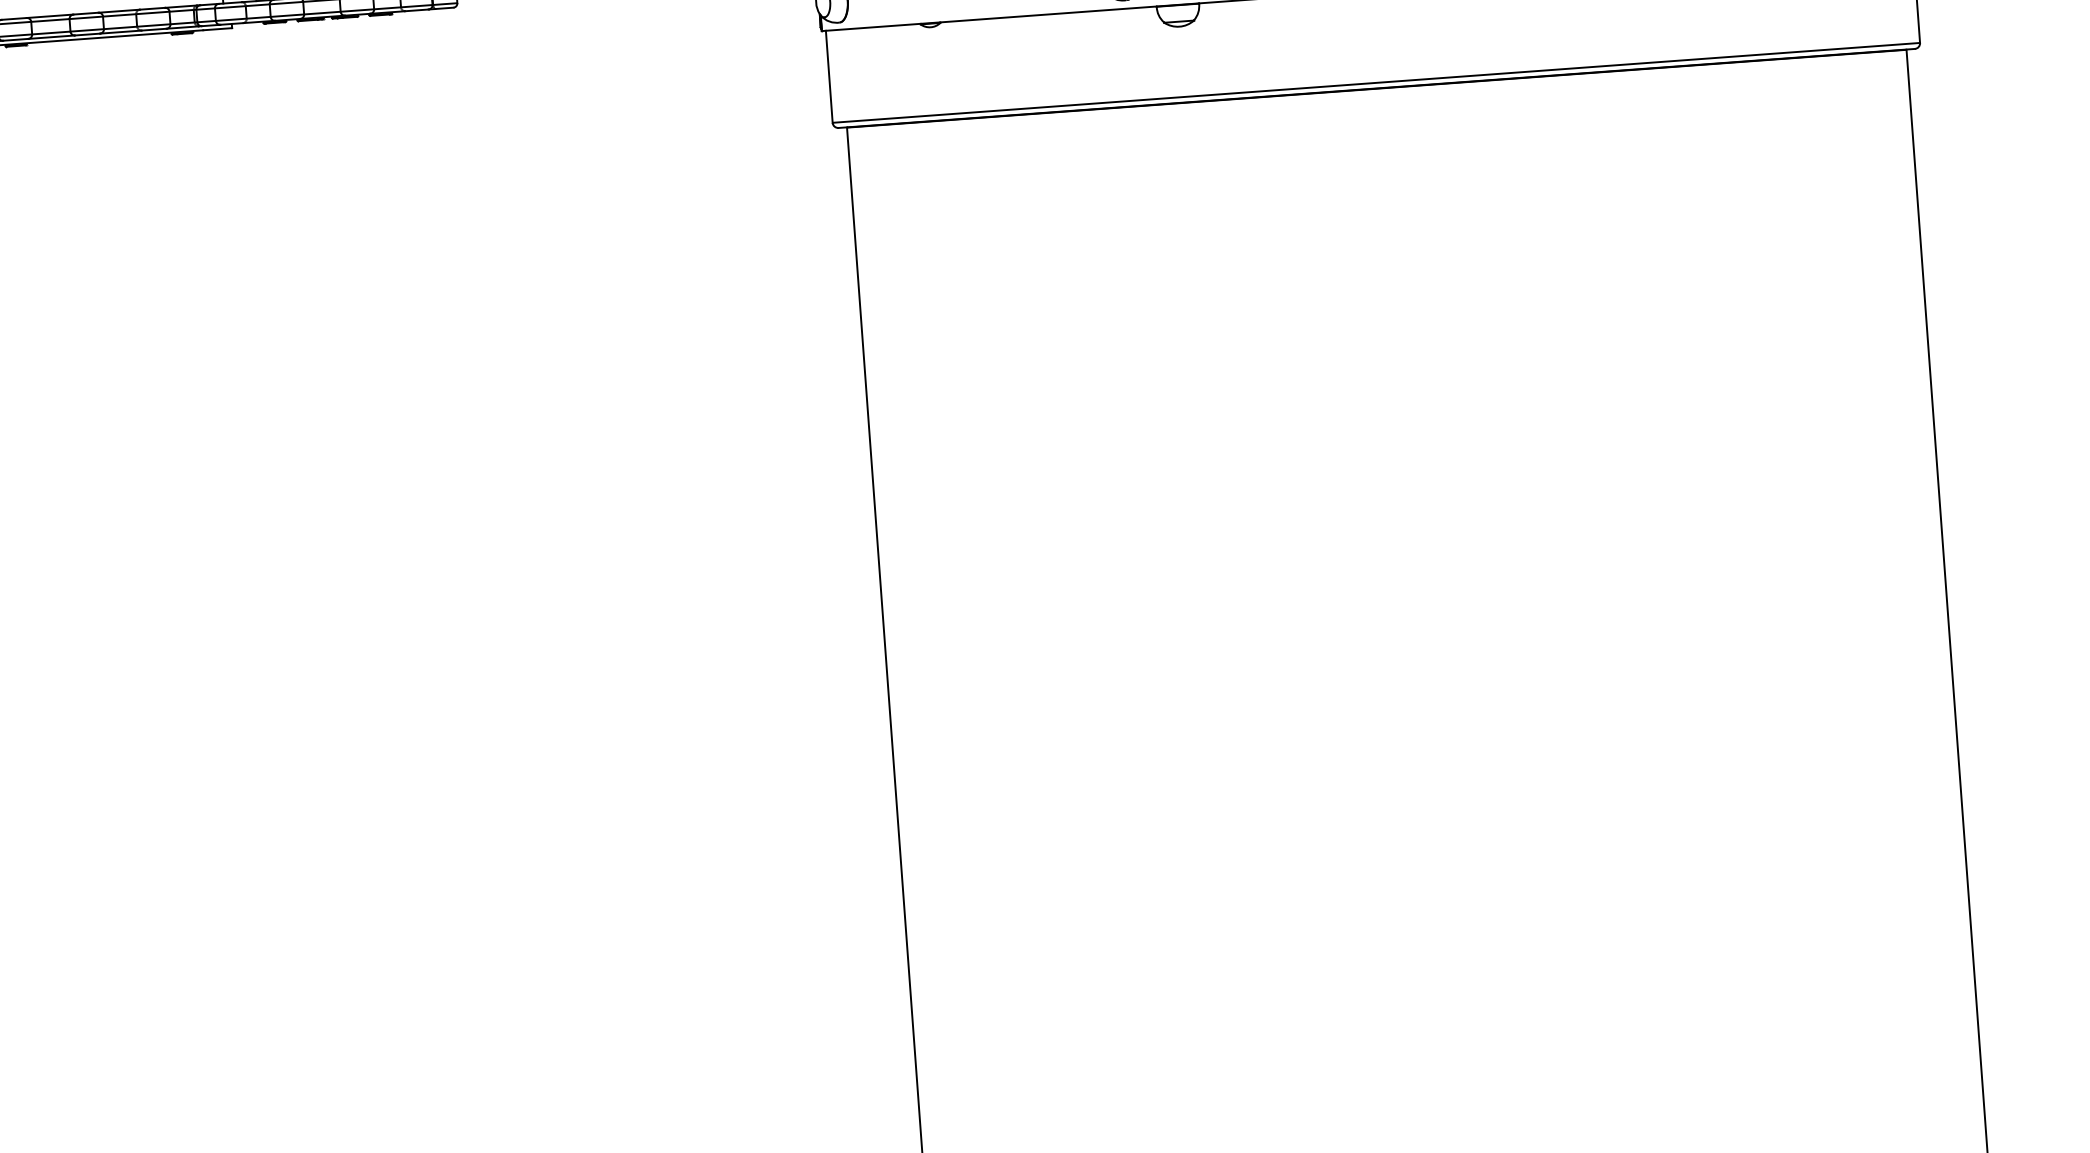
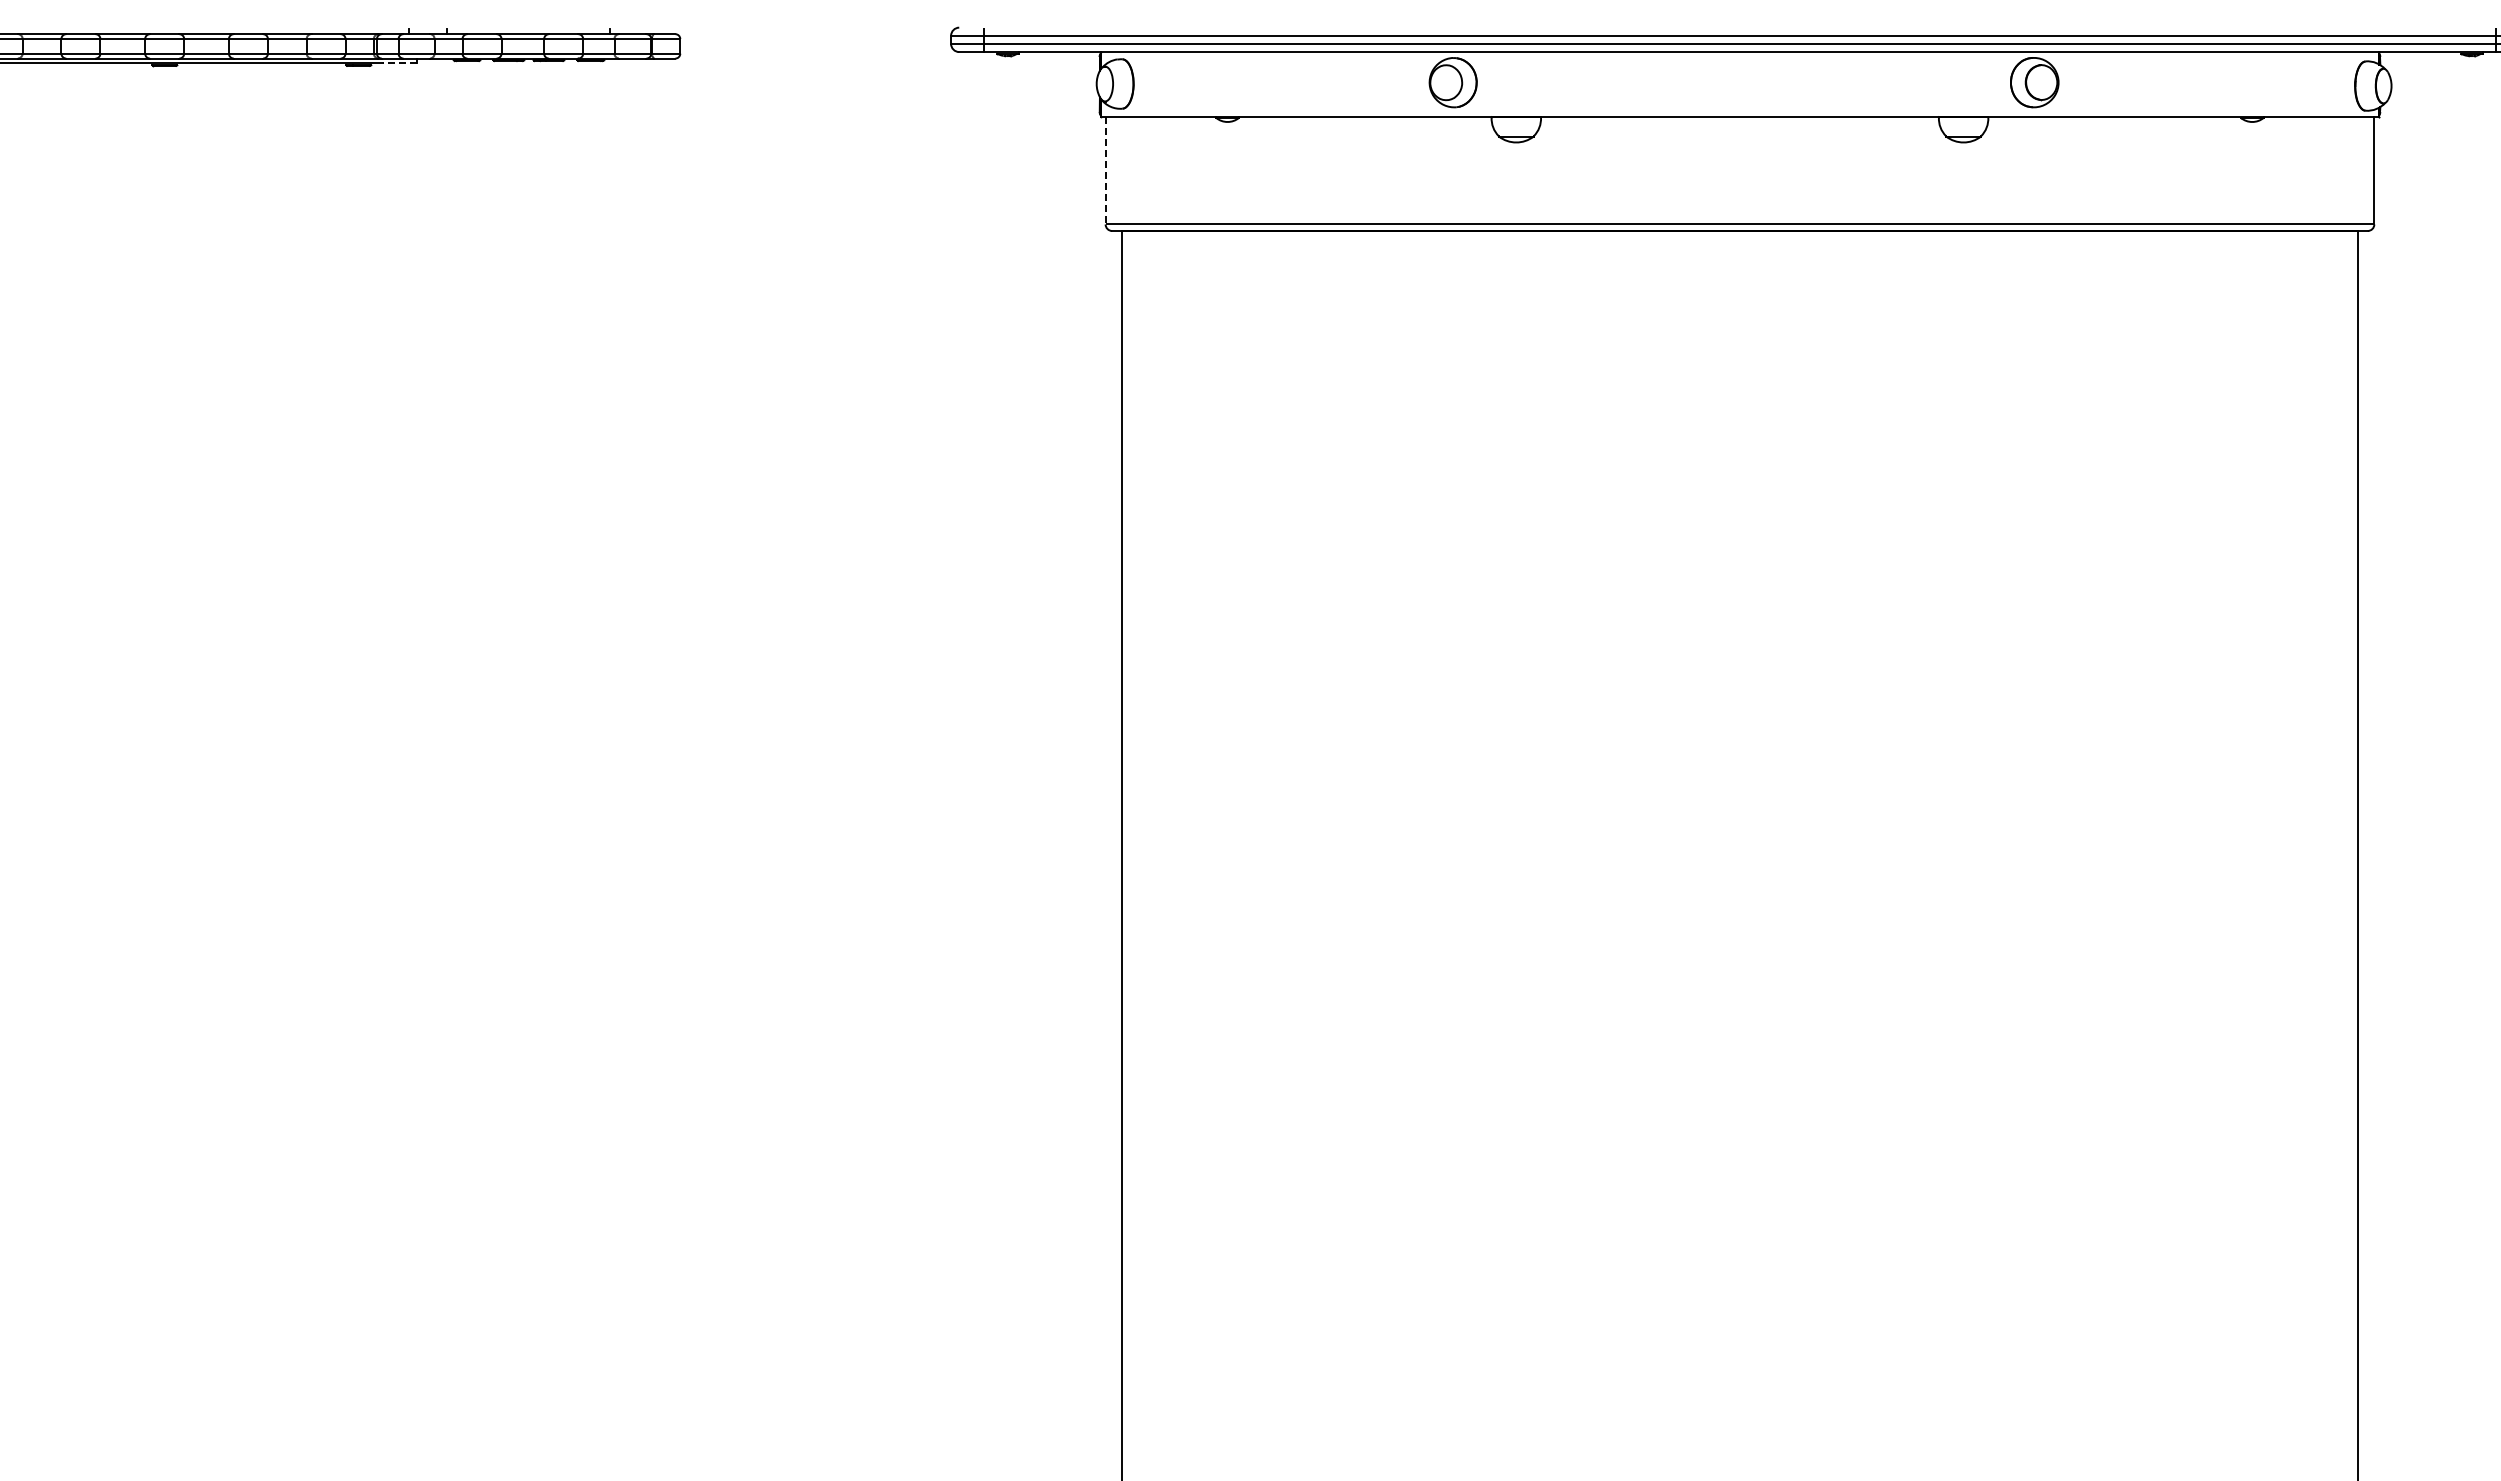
line: (217, 29) -> (399, 63), solid -> dashed
line: (829, 76) -> (1105, 170), solid -> dashed

